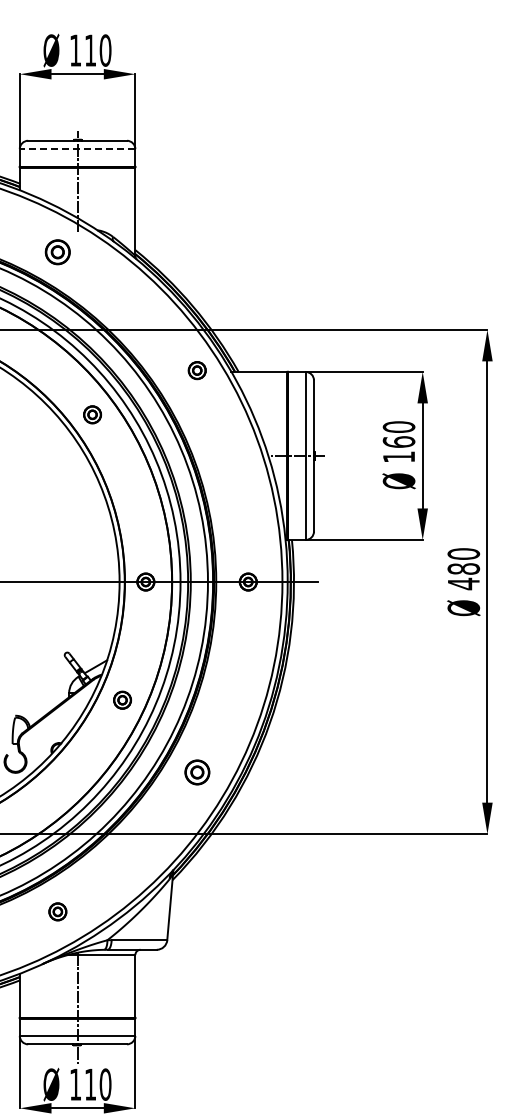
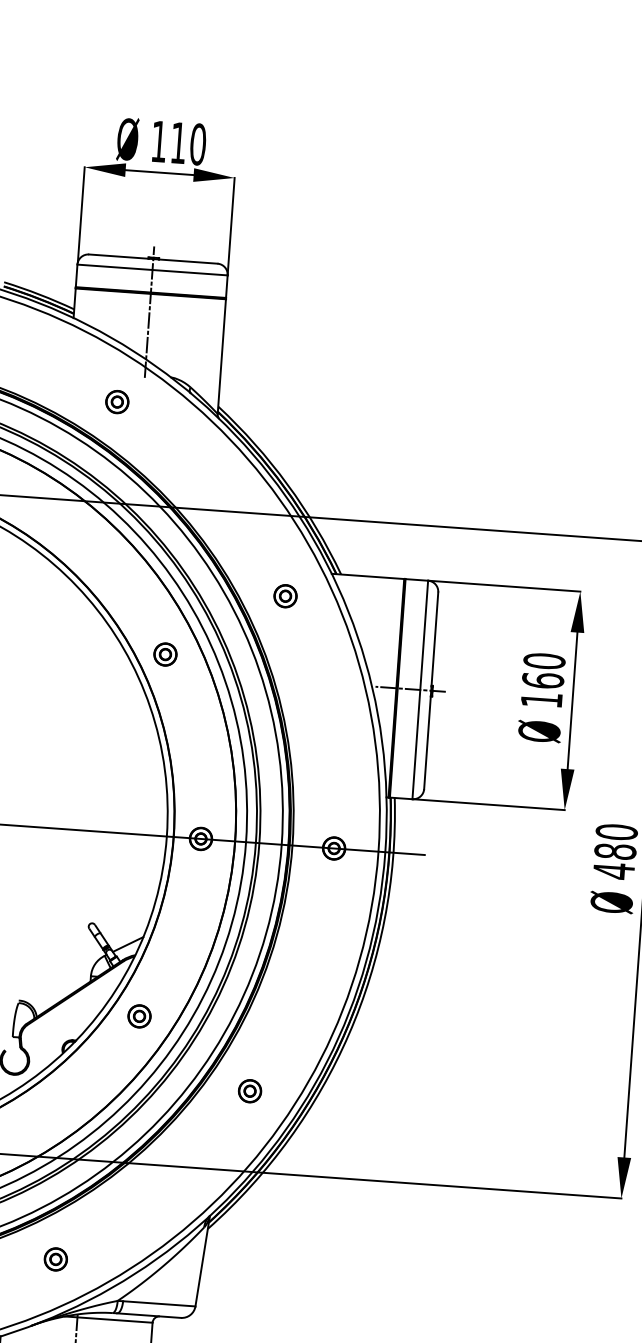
line: (77, 149) -> (152, 270), dashed -> solid
part: (57, 251) -> (116, 401), size x0.71
part: (196, 370) -> (284, 596), moved
part: (92, 414) -> (165, 654), moved
part: (122, 699) -> (139, 1015), moved
part: (196, 772) -> (249, 1091), size x0.71

